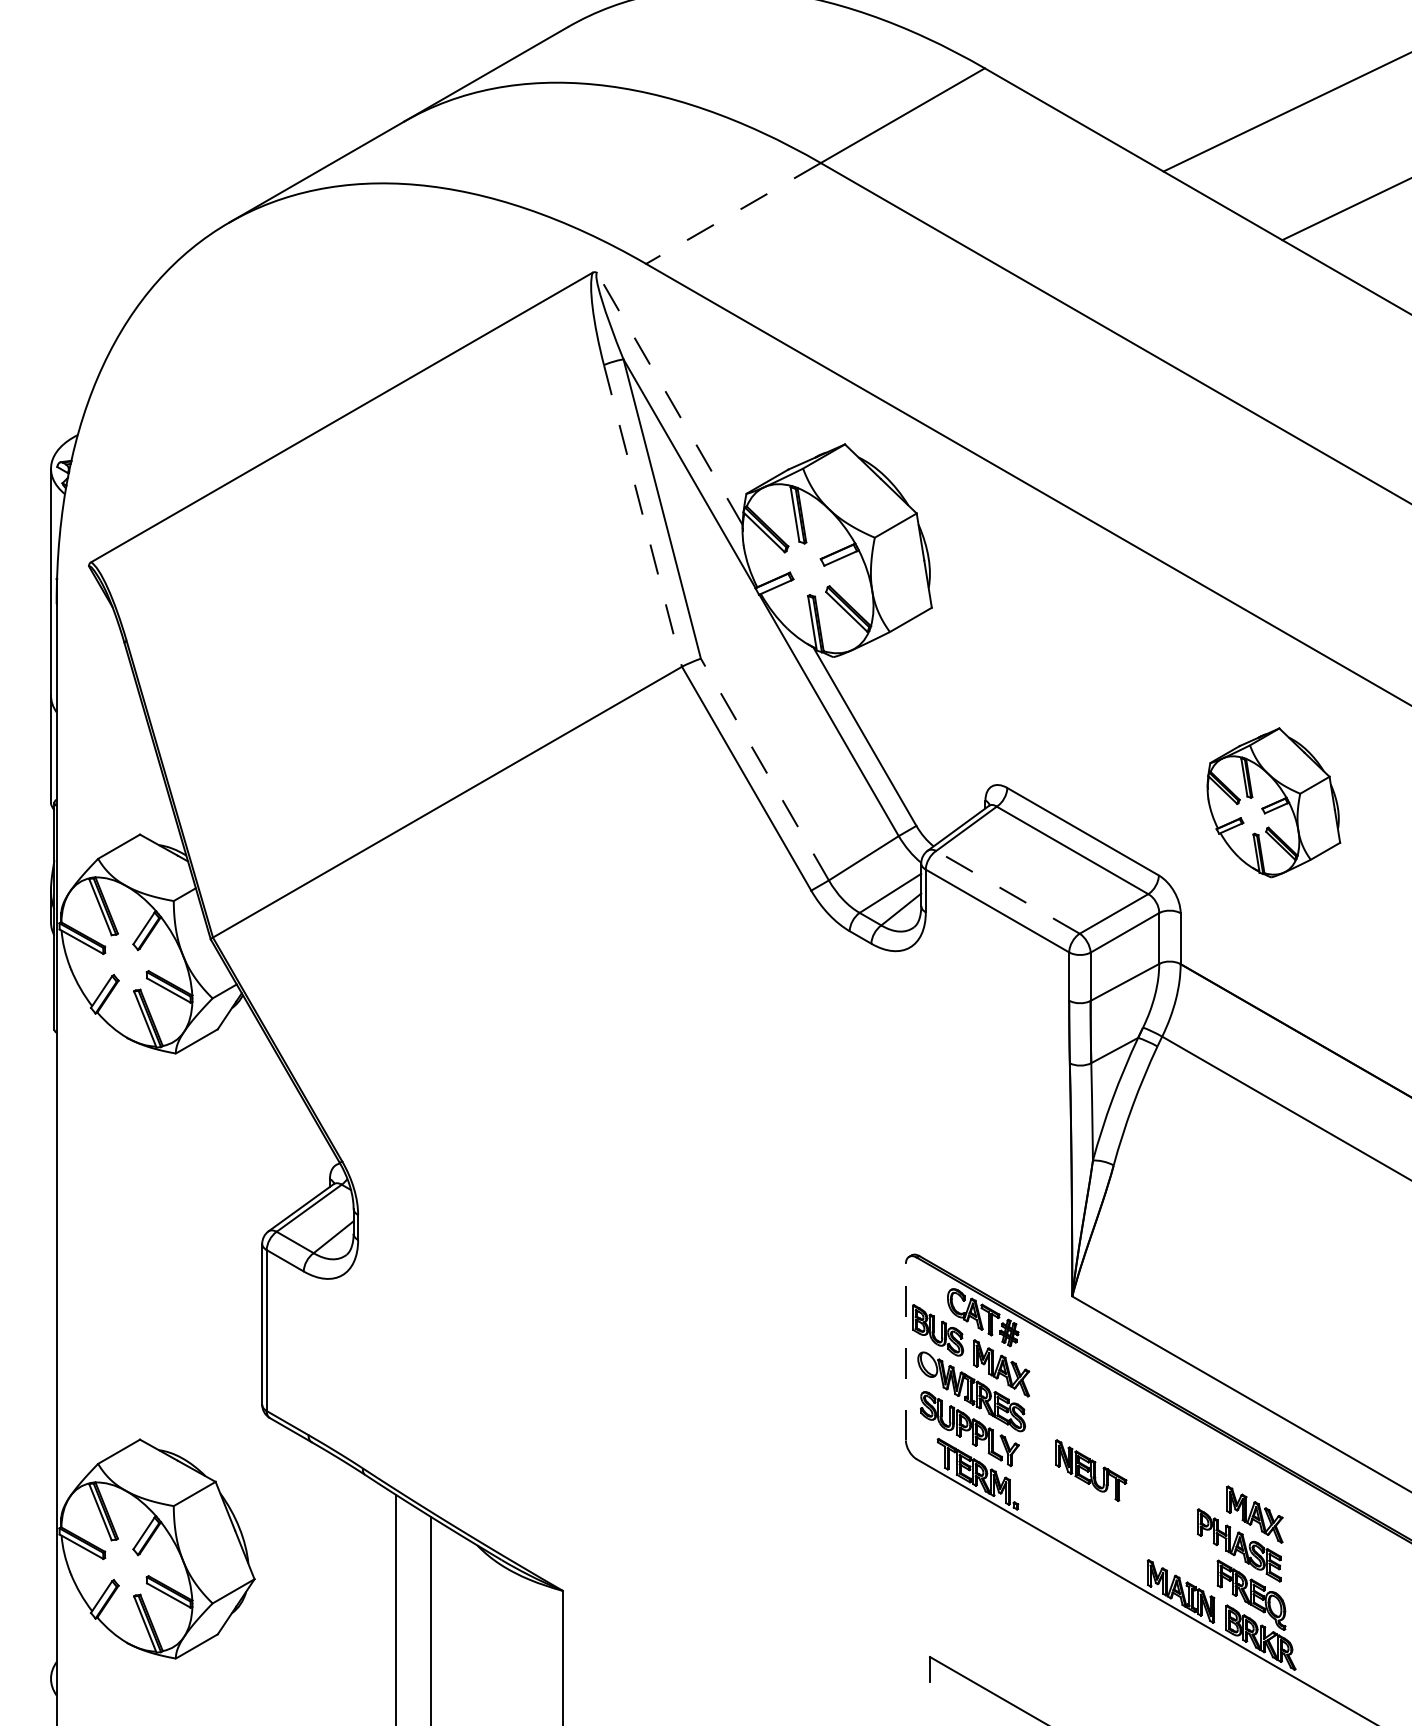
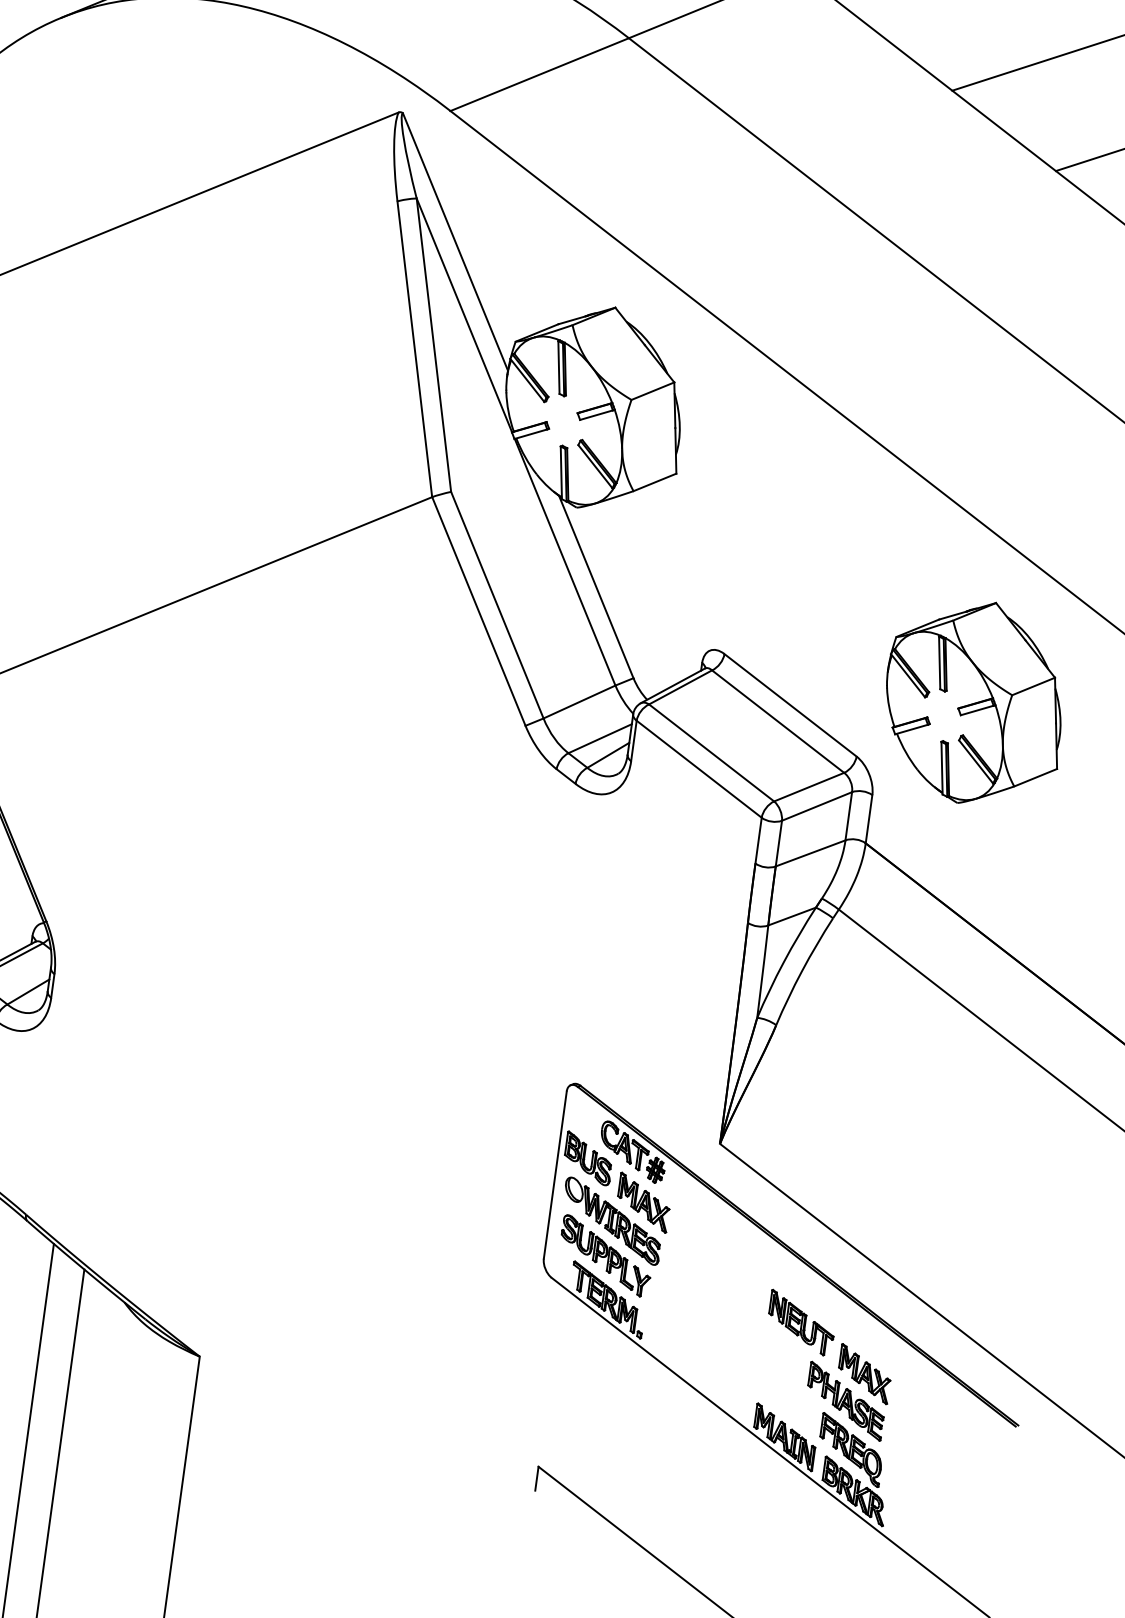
line: (733, 213) -> (539, 74), dashed -> solid
line: (669, 398) -> (455, 241), dashed -> solid
line: (643, 516) -> (415, 349), dashed -> solid
line: (764, 769) -> (496, 605), dashed -> solid
part: (1273, 802) -> (974, 702), size x1.43
line: (1008, 892) -> (712, 753), dashed -> solid
line: (905, 1351) -> (554, 1174), dashed -> solid
part: (1091, 1470) -> (801, 1322), moved

